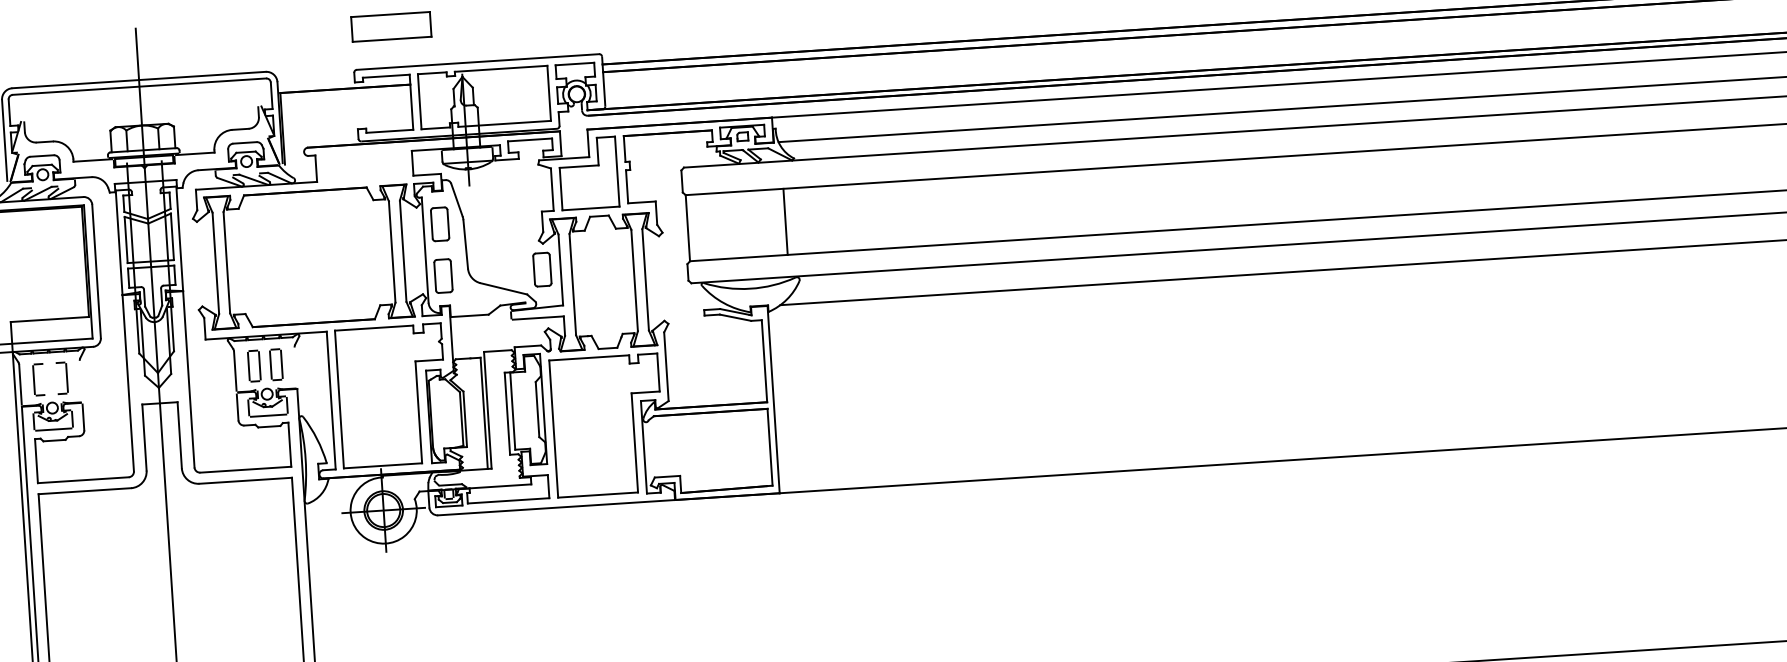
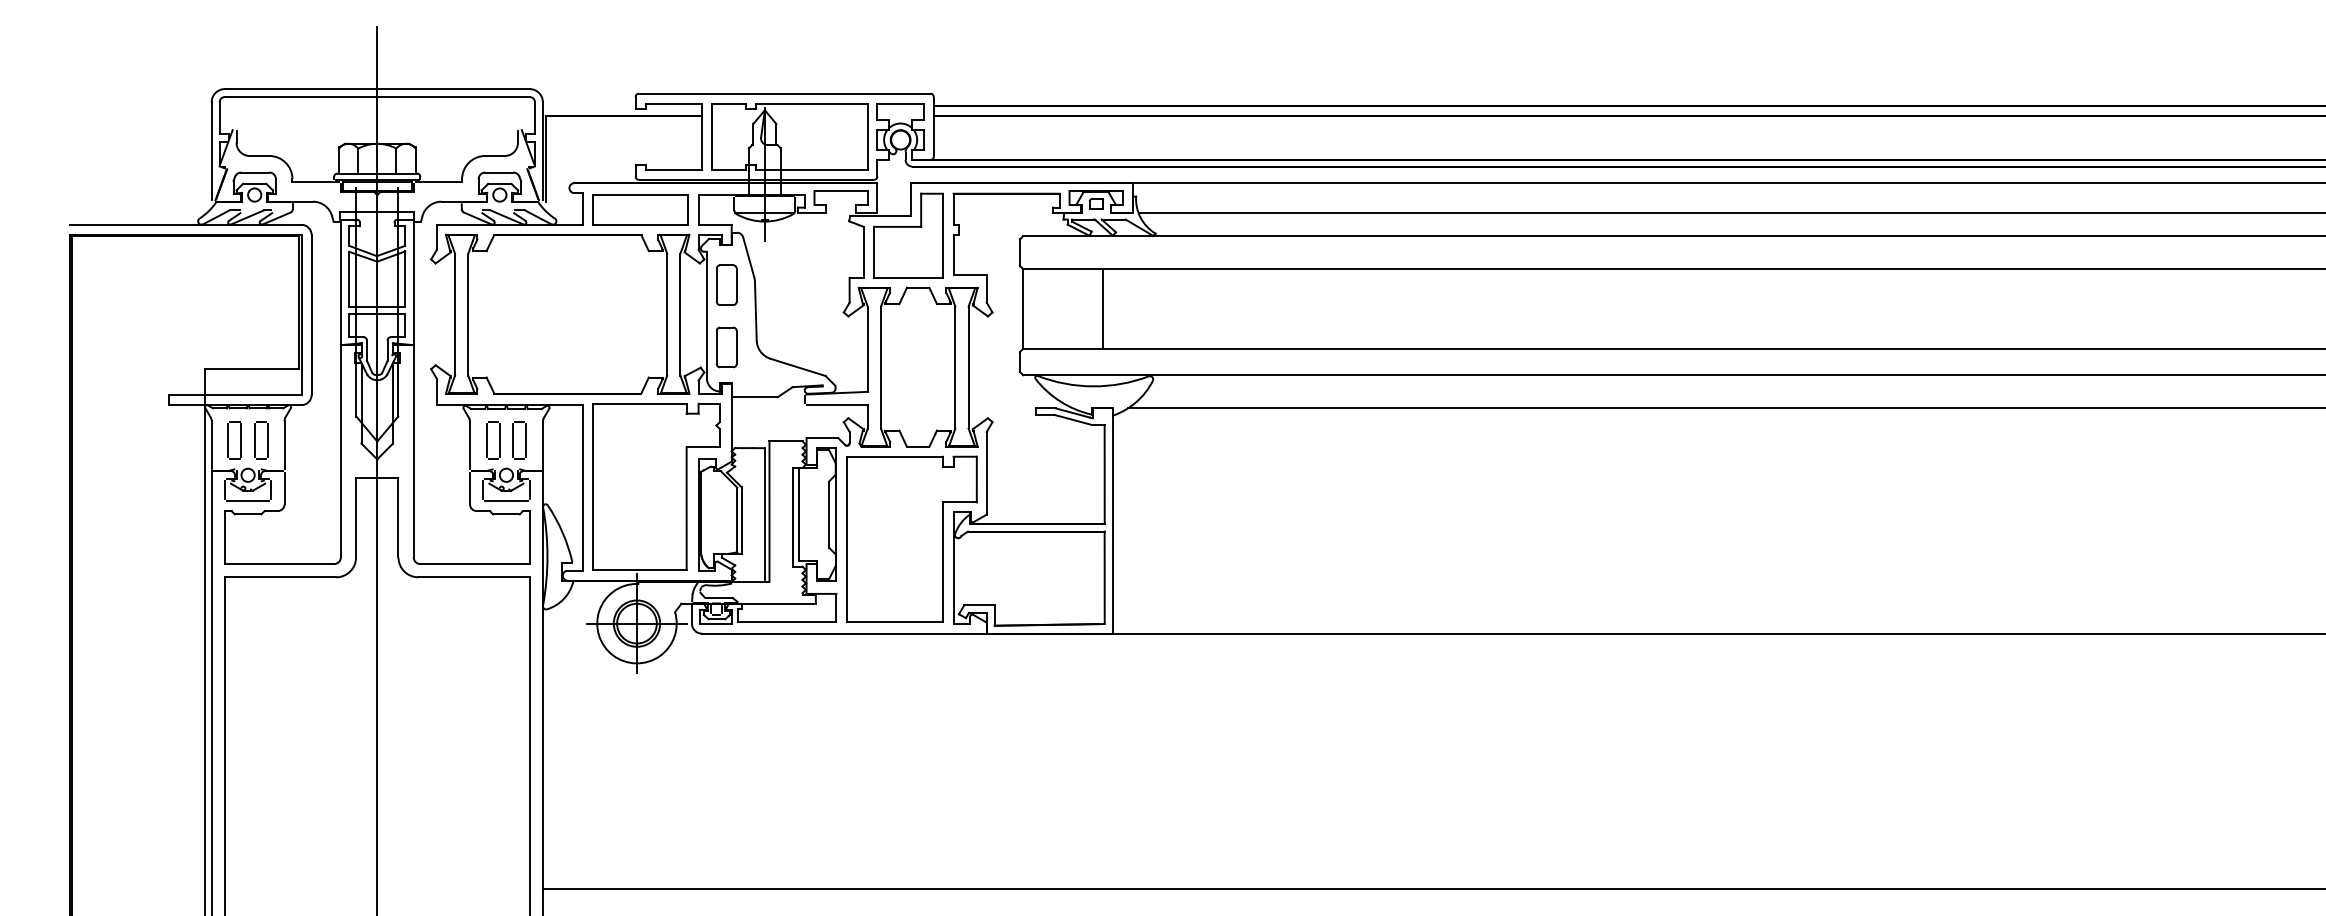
part: (391, 26) -> (640, 209), moved
line: (785, 221) -> (1102, 308), moved
part: (542, 269) -> (845, 347), removed
line: (295, 366) -> (542, 444), added
line: (55, 378) -> (254, 440), added
line: (45, 379) -> (241, 440), added
line: (81, 380) -> (284, 444), added

